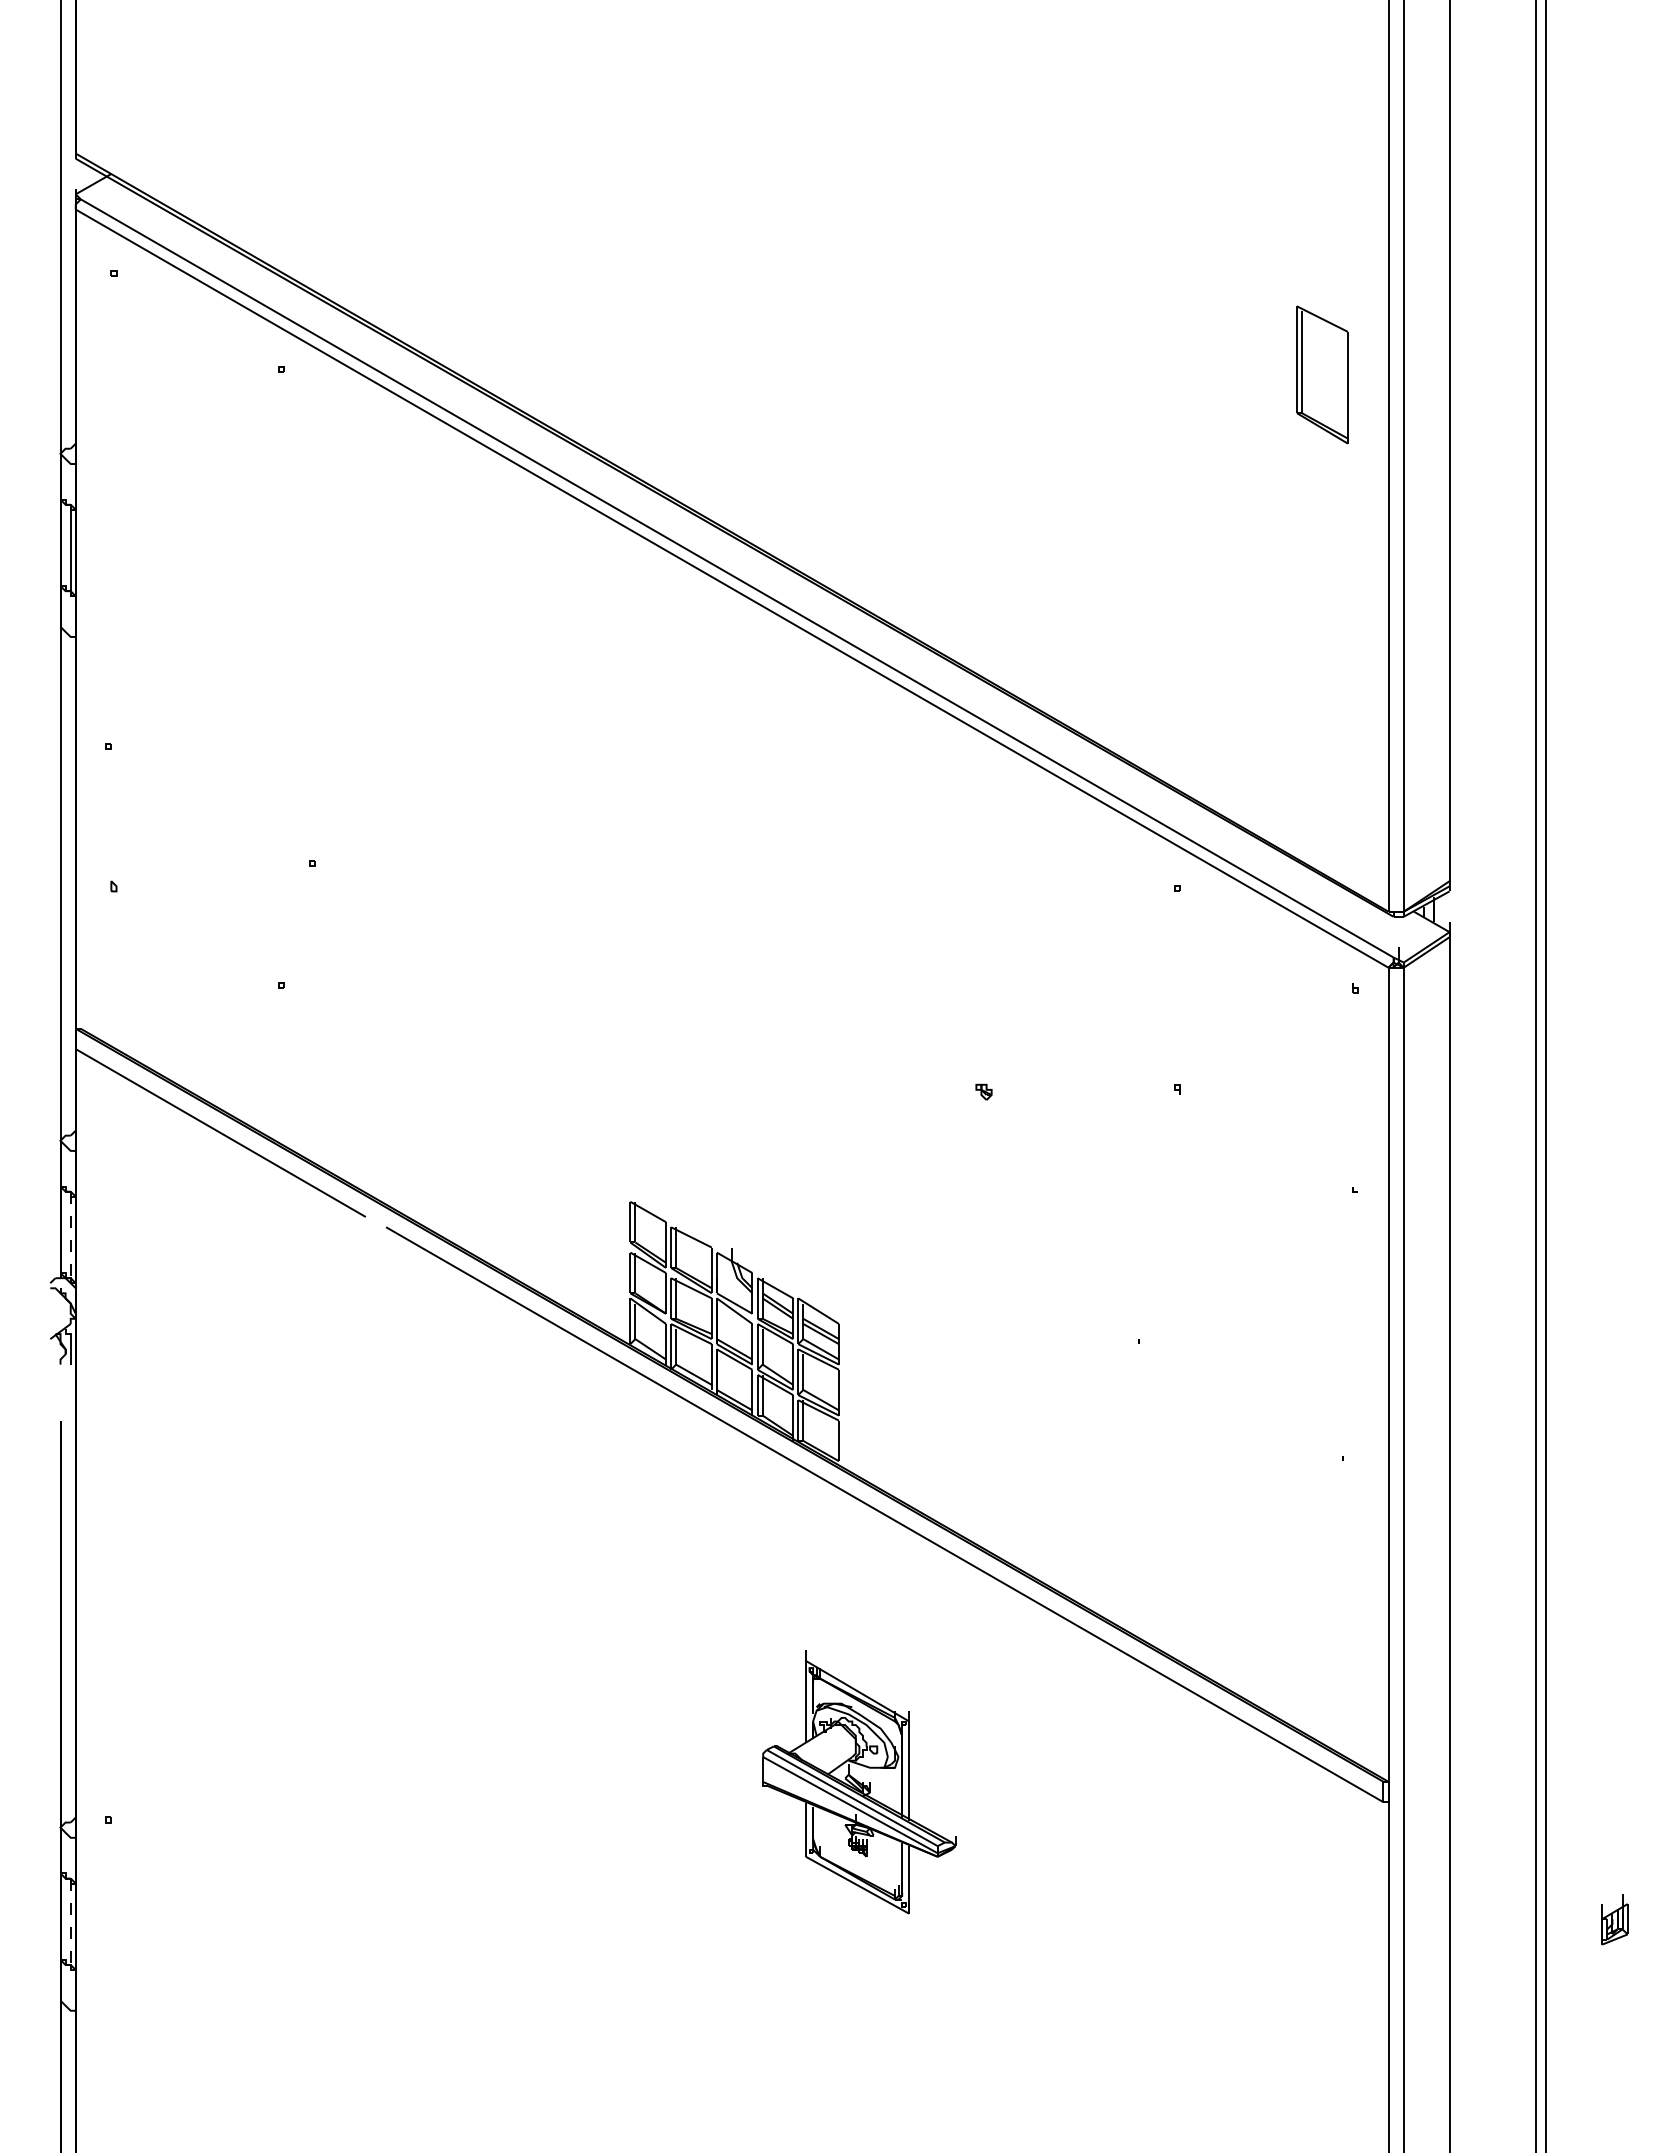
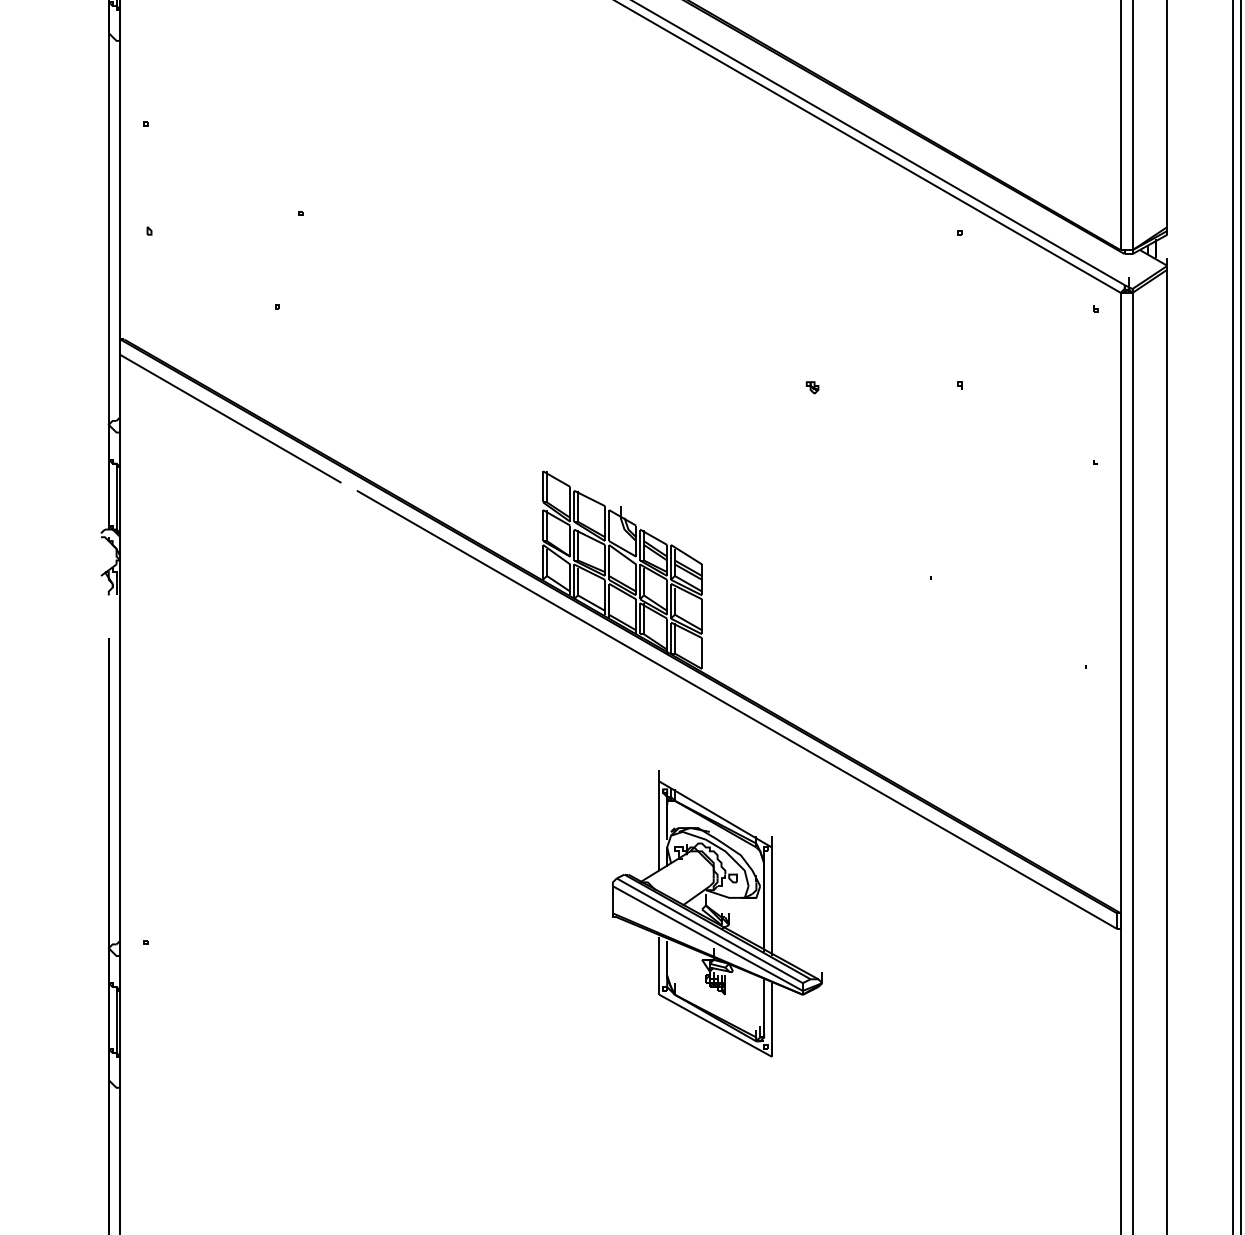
line: (70, 1235) -> (116, 497), dashed -> solid
part: (859, 1782) -> (717, 913), size x1.43
line: (70, 1922) -> (116, 1020), dashed -> solid

